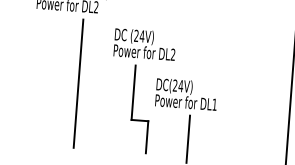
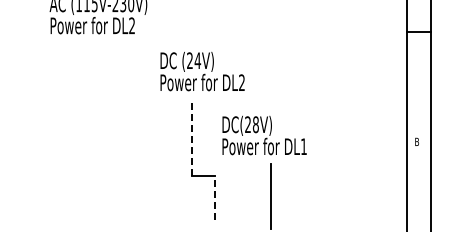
line: (78, 83) -> (115, 131), removed
text: (180, 85) -> (255, 124), DC(24V) -> DC(28V)
line: (133, 92) -> (191, 138), solid -> dashed
line: (146, 136) -> (214, 197), solid -> dashed

